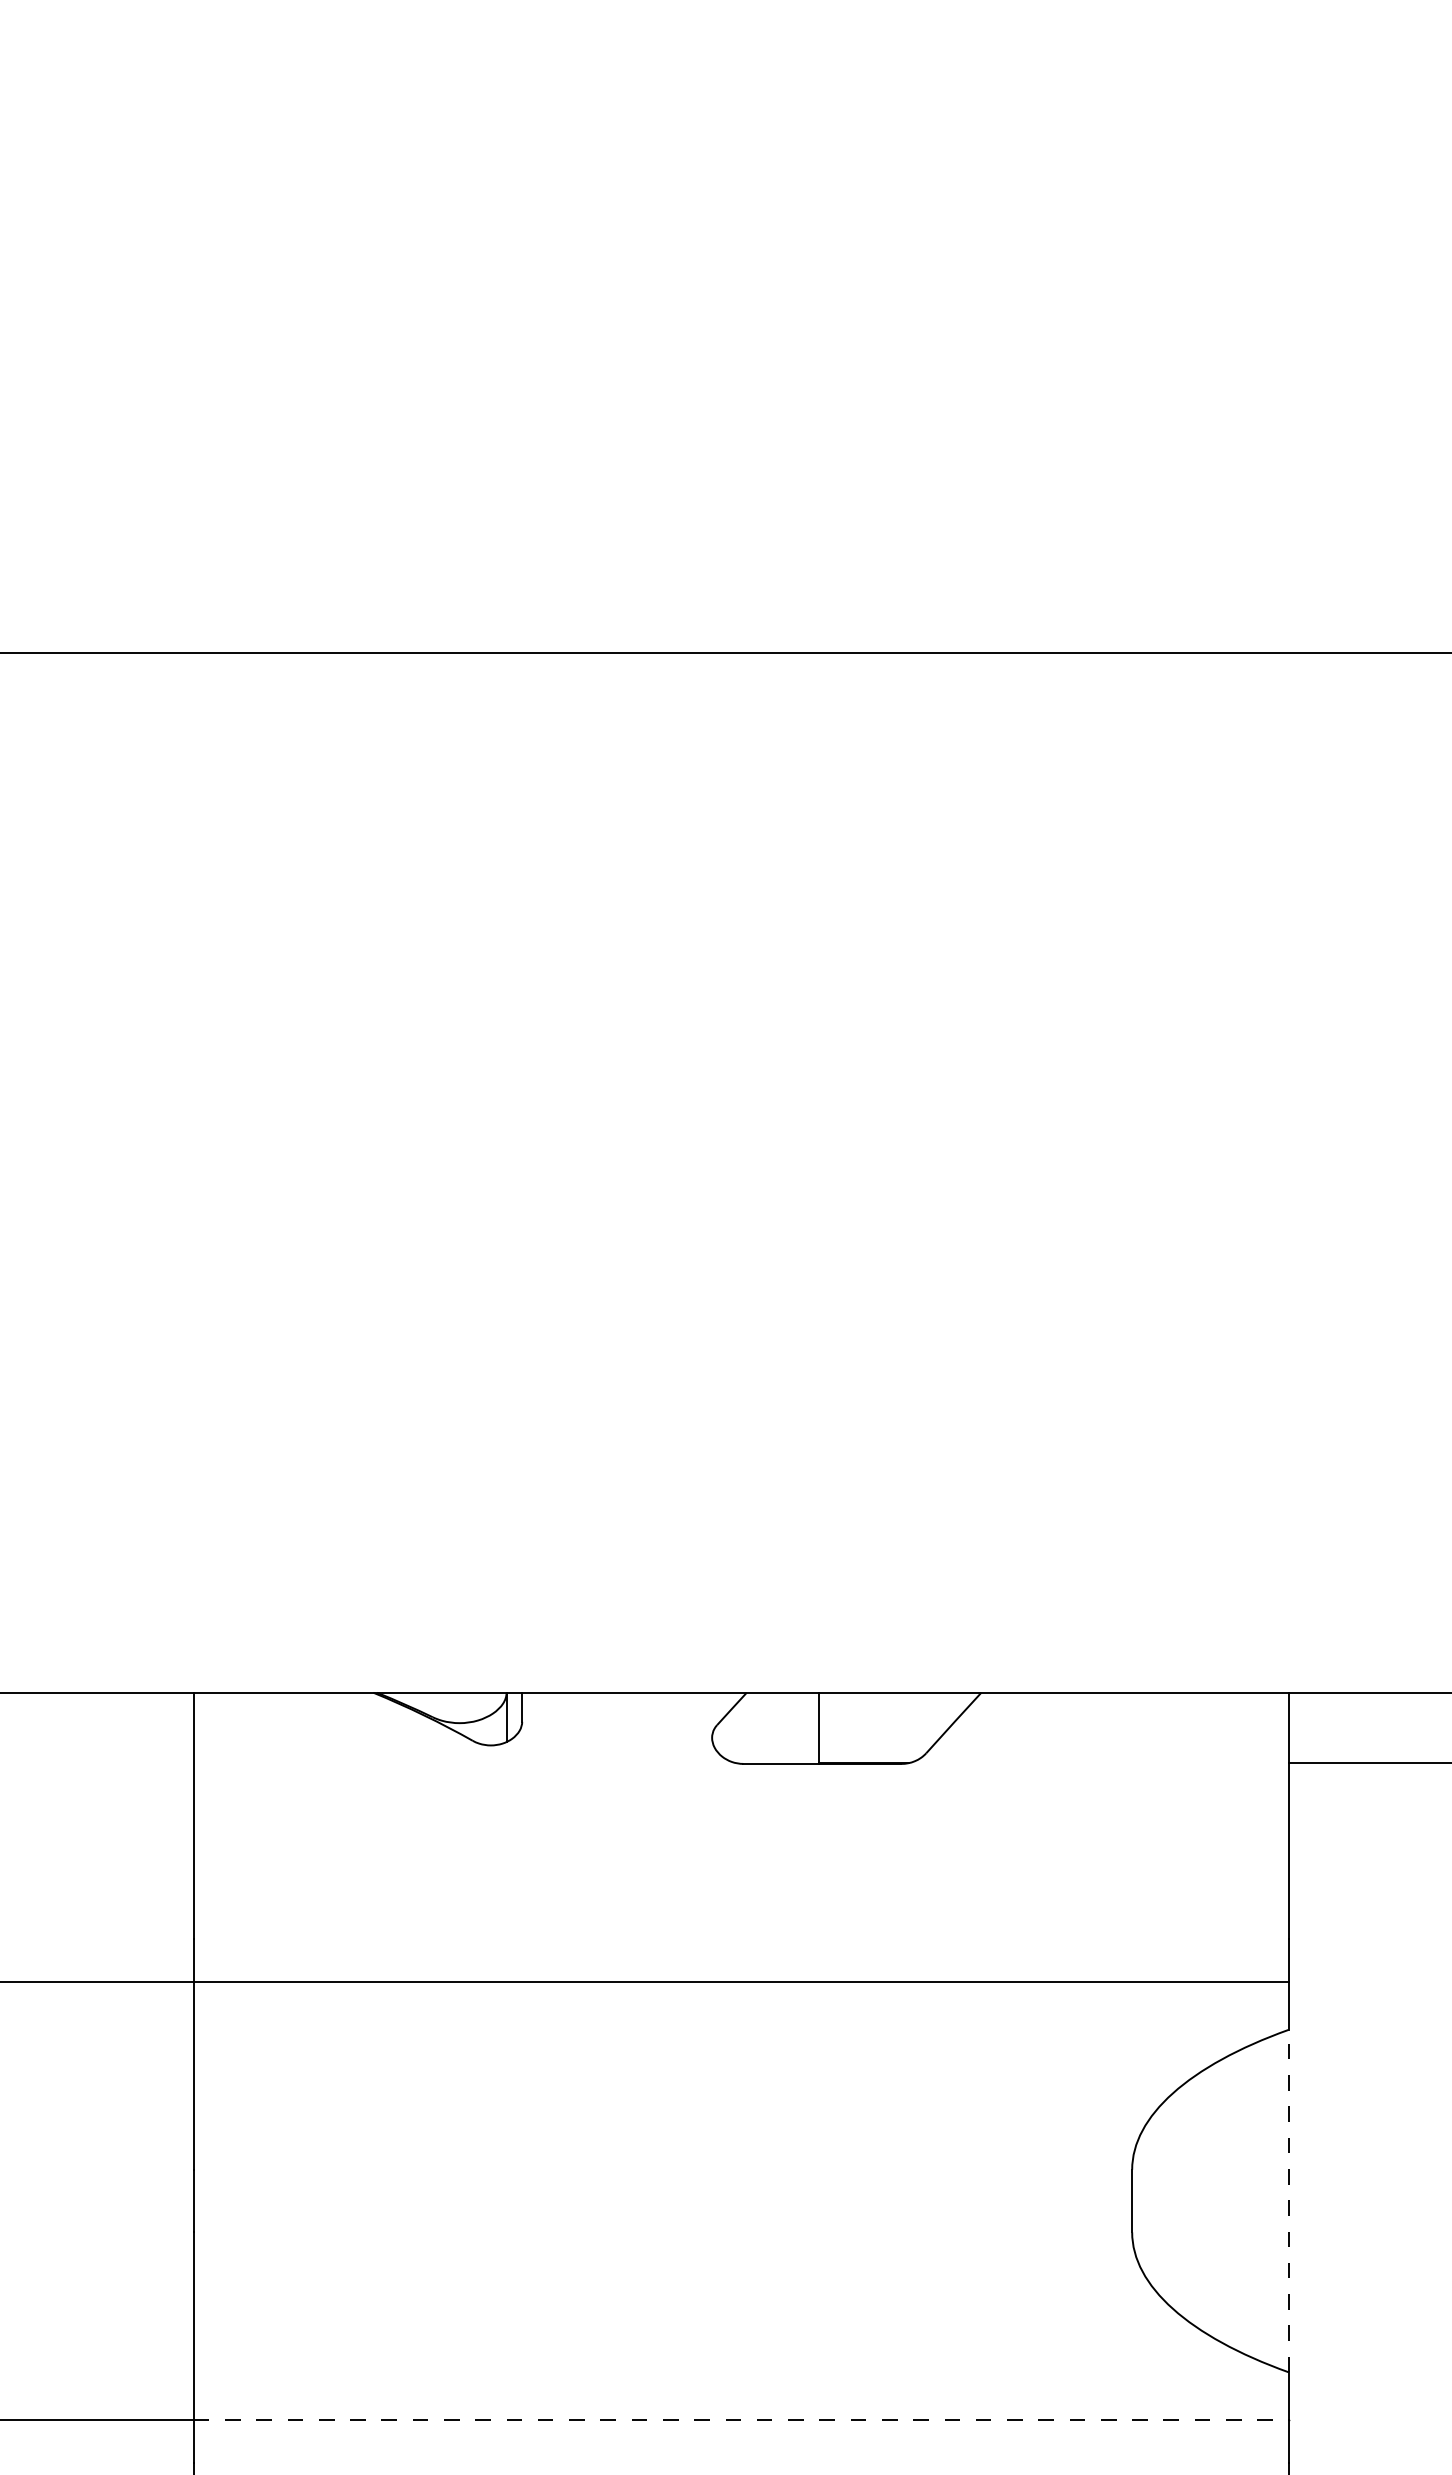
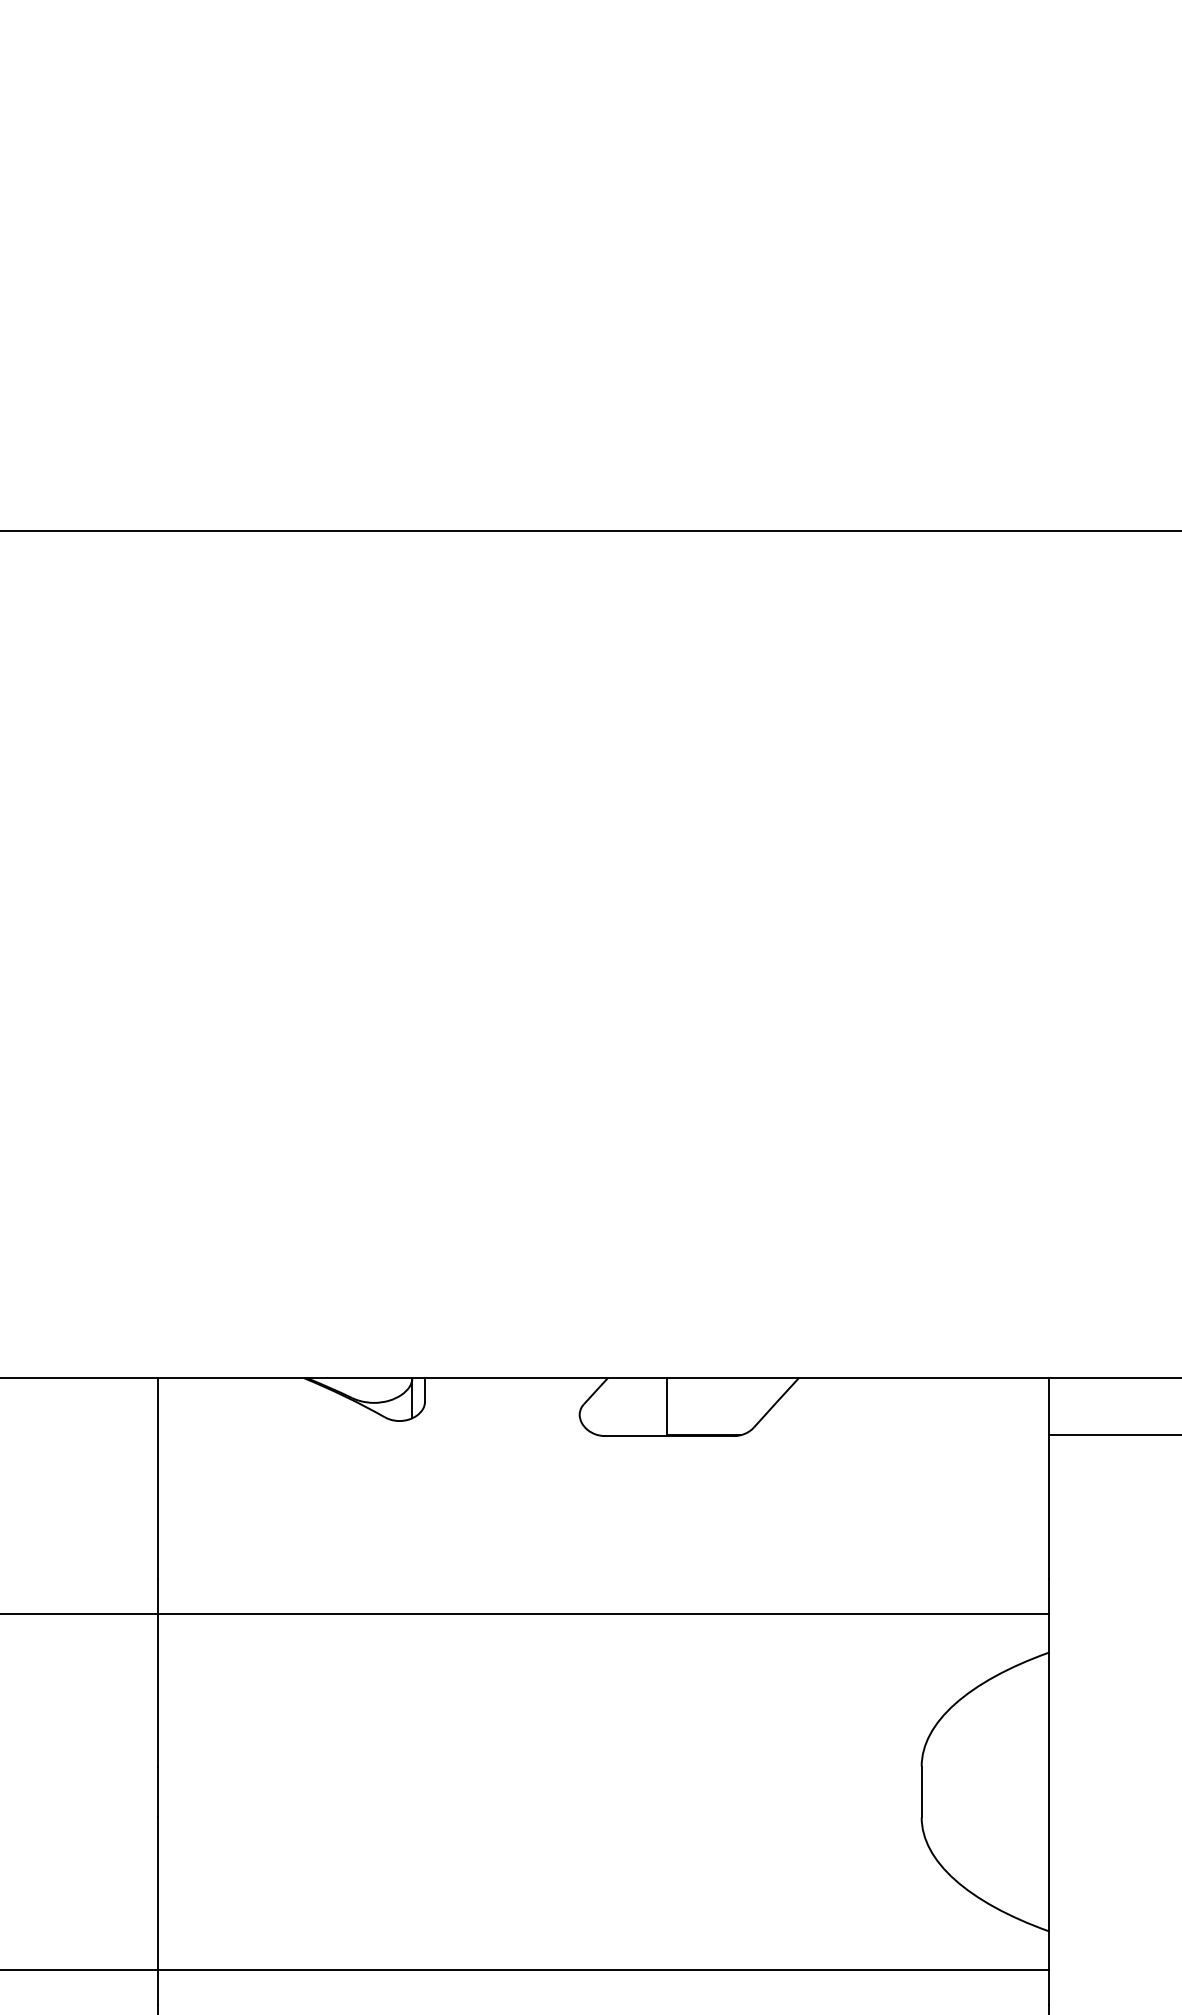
line: (1289, 2200) -> (1049, 1791), dashed -> solid
line: (741, 2420) -> (603, 1970), dashed -> solid

